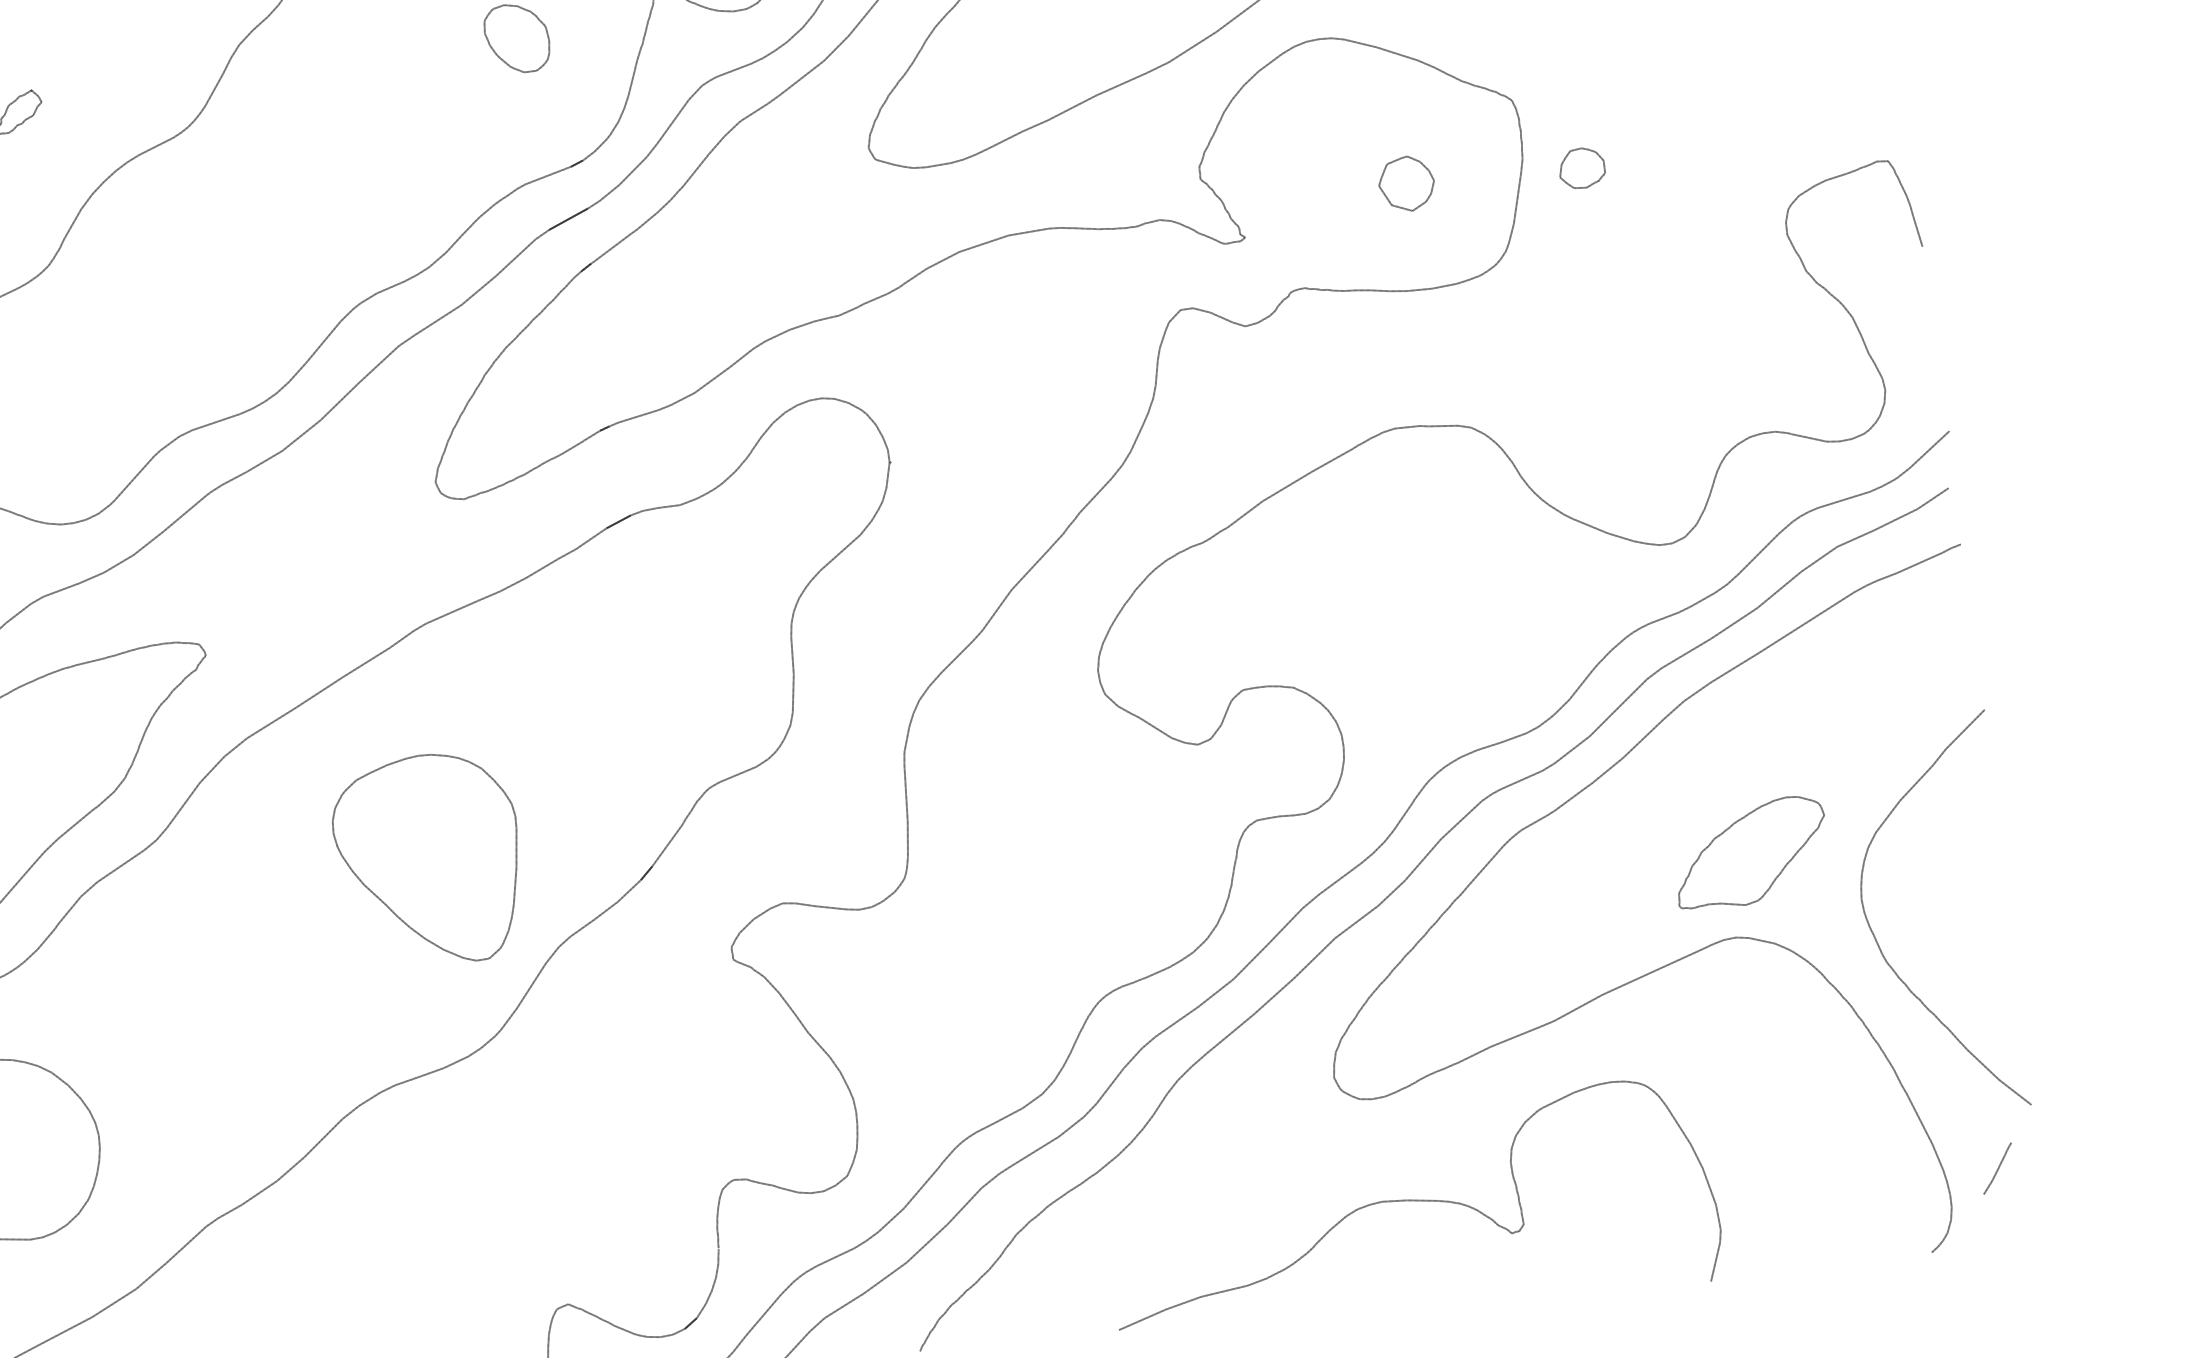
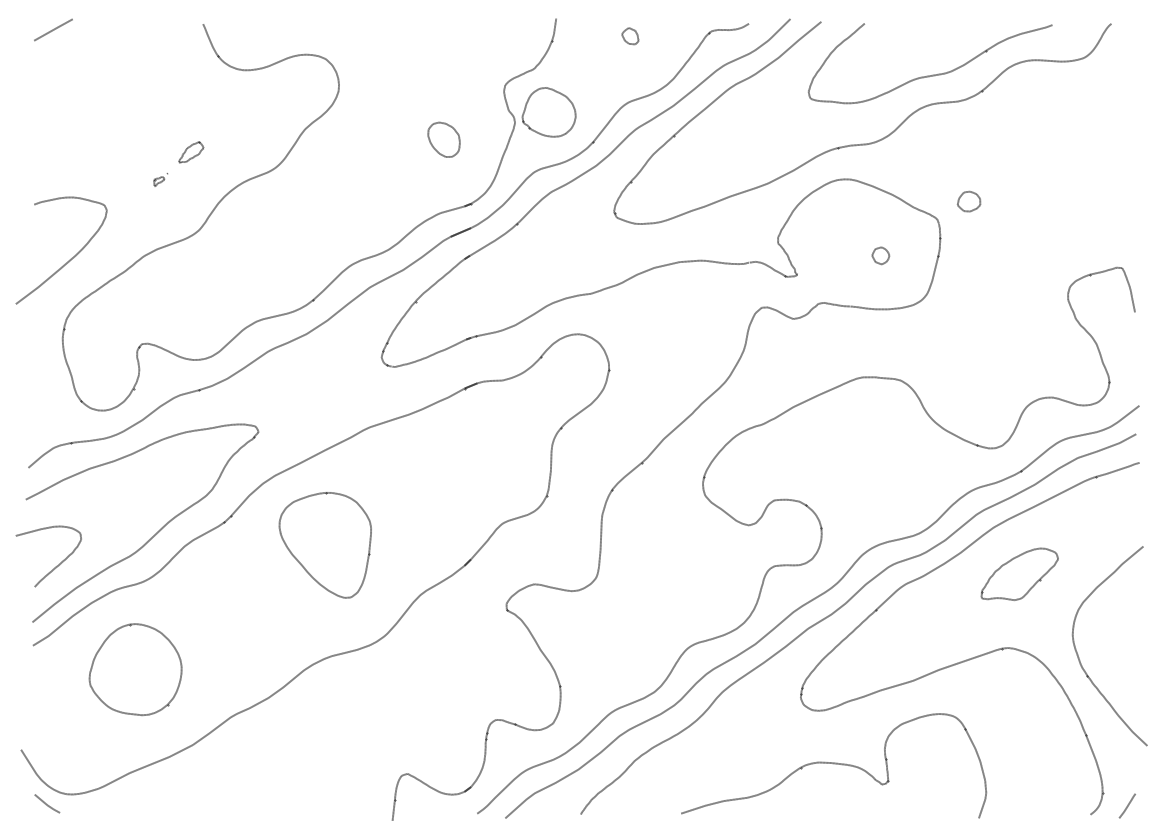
part: (1582, 167) -> (969, 201), moved
part: (1406, 183) -> (880, 255), size x0.62
part: (1750, 851) -> (1019, 573), moved
part: (426, 860) -> (324, 545), moved
line: (1997, 1167) -> (1127, 805), moved

